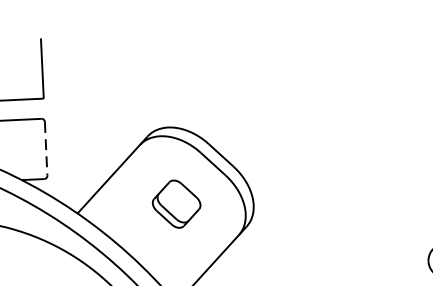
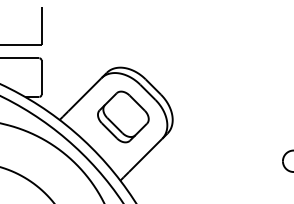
line: (46, 150) -> (41, 78), dashed -> solid
part: (176, 203) -> (123, 116), size x1.67

